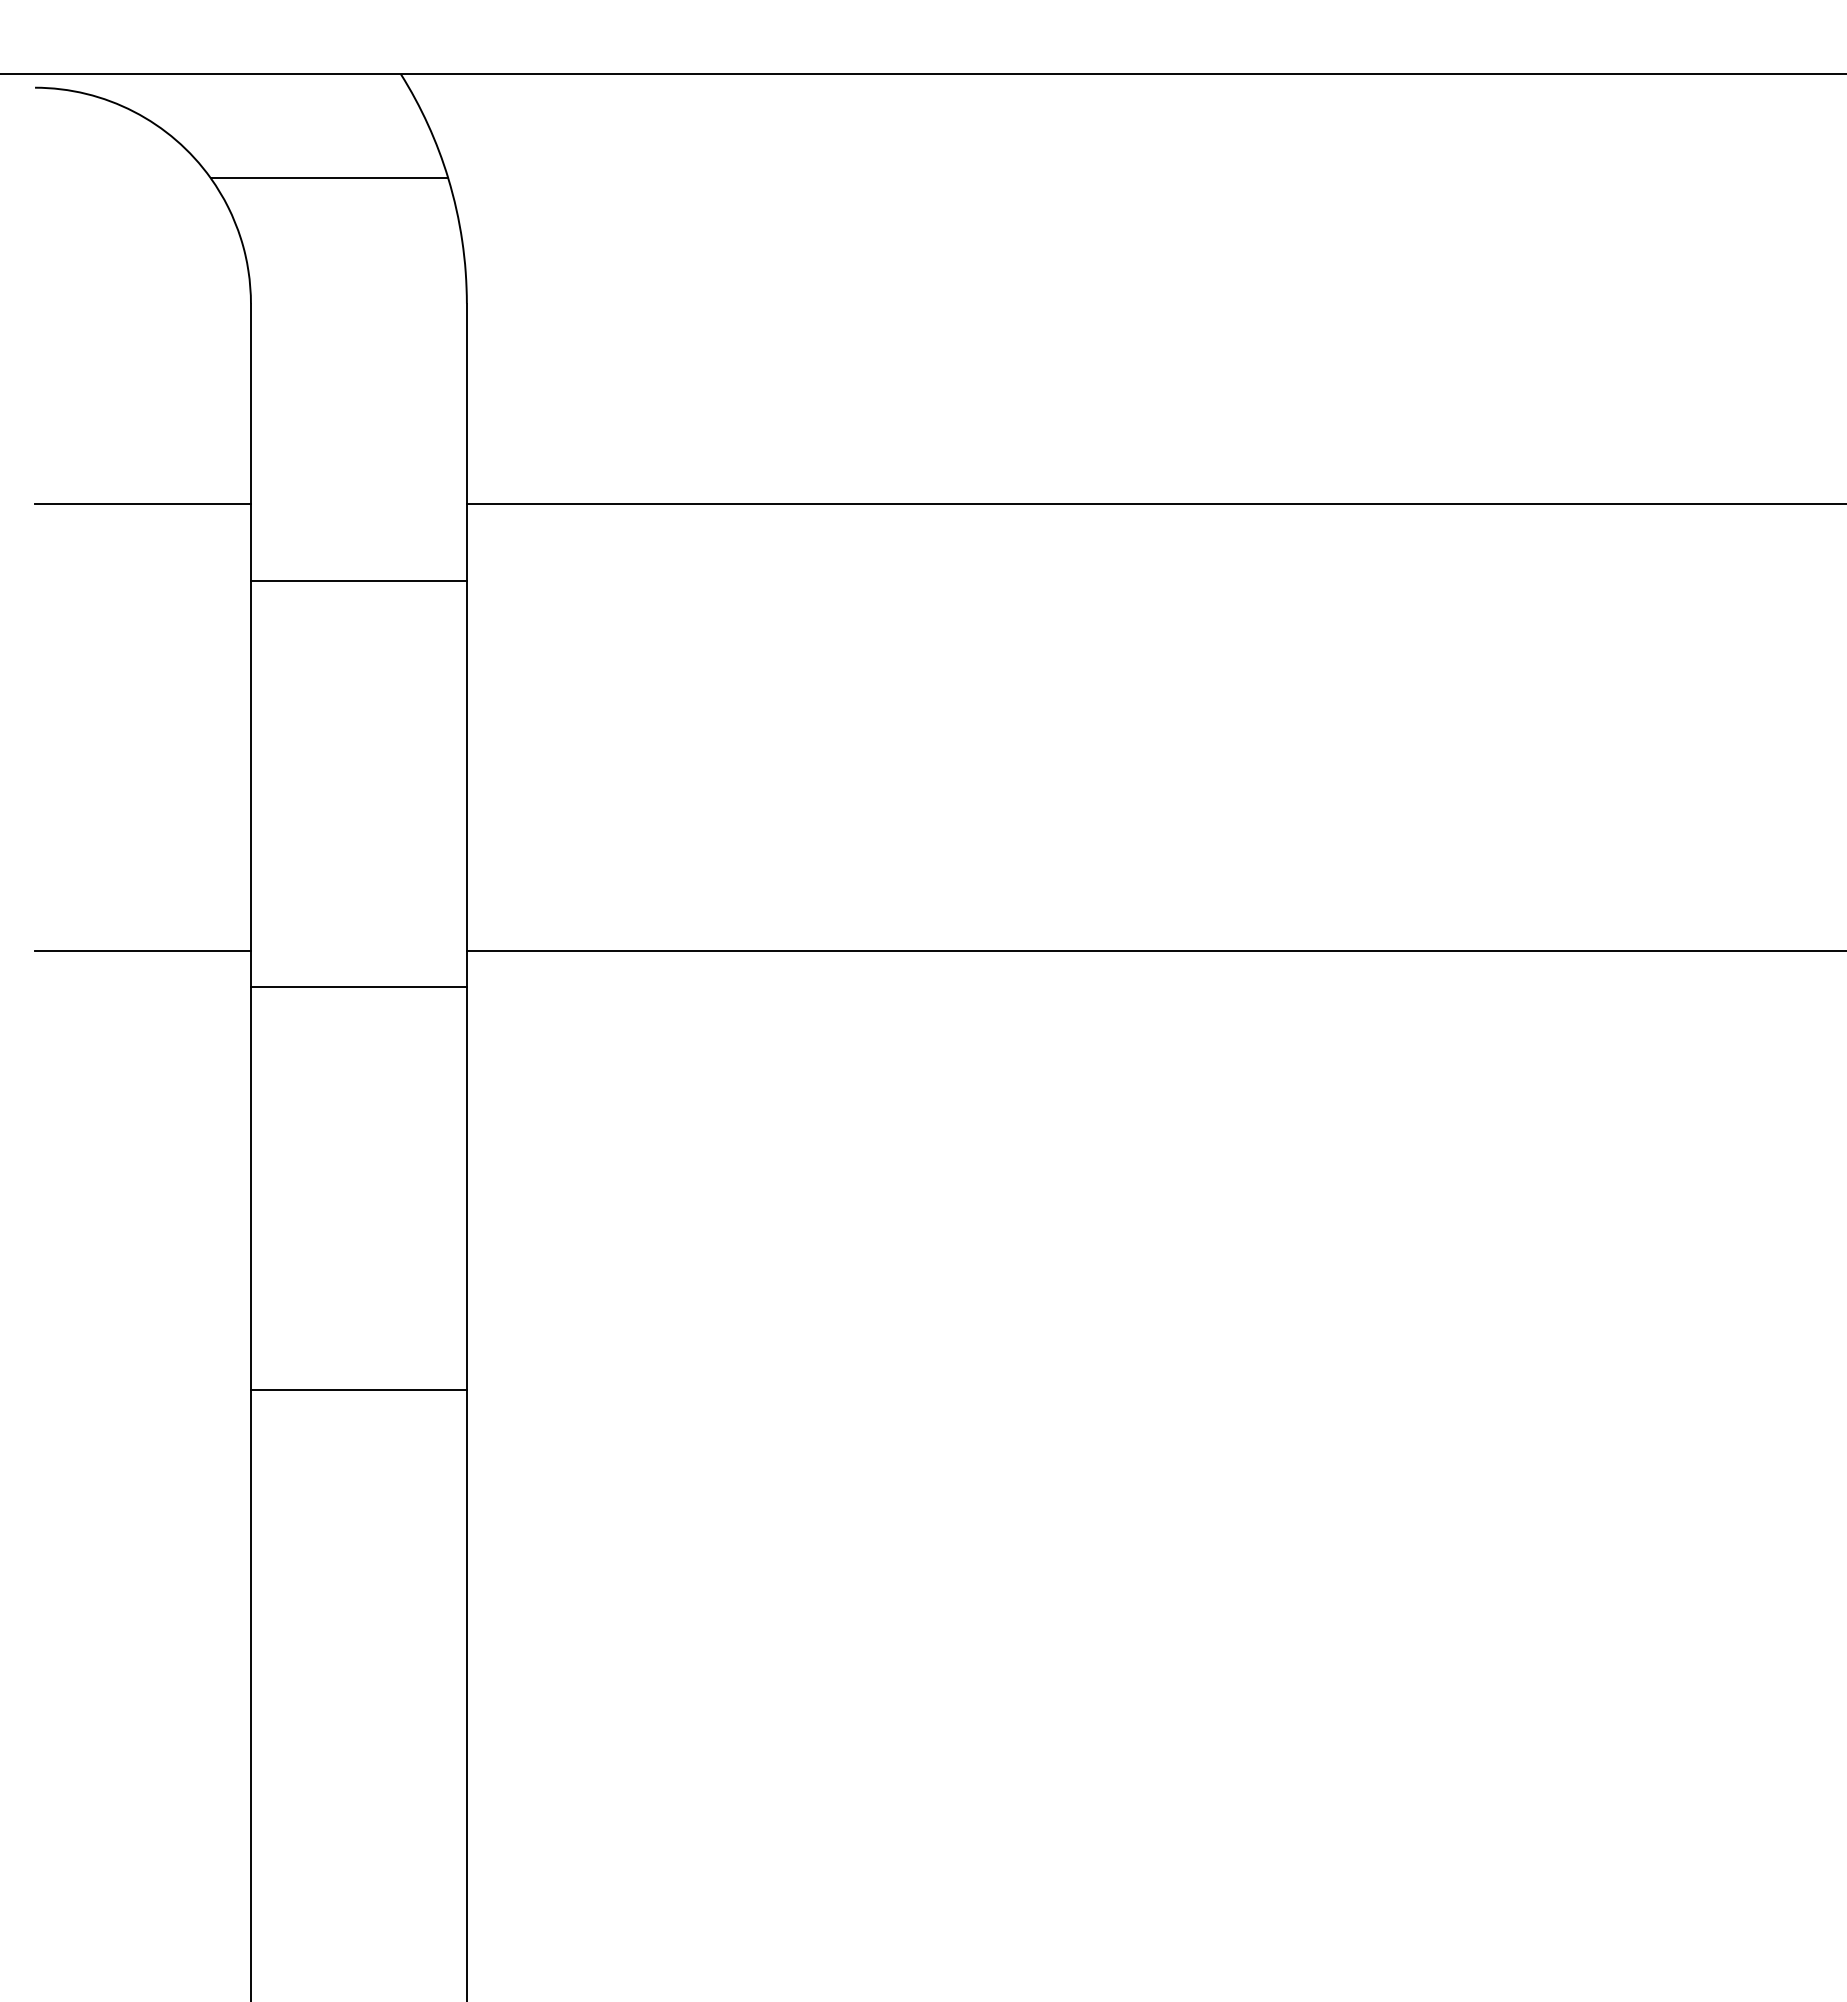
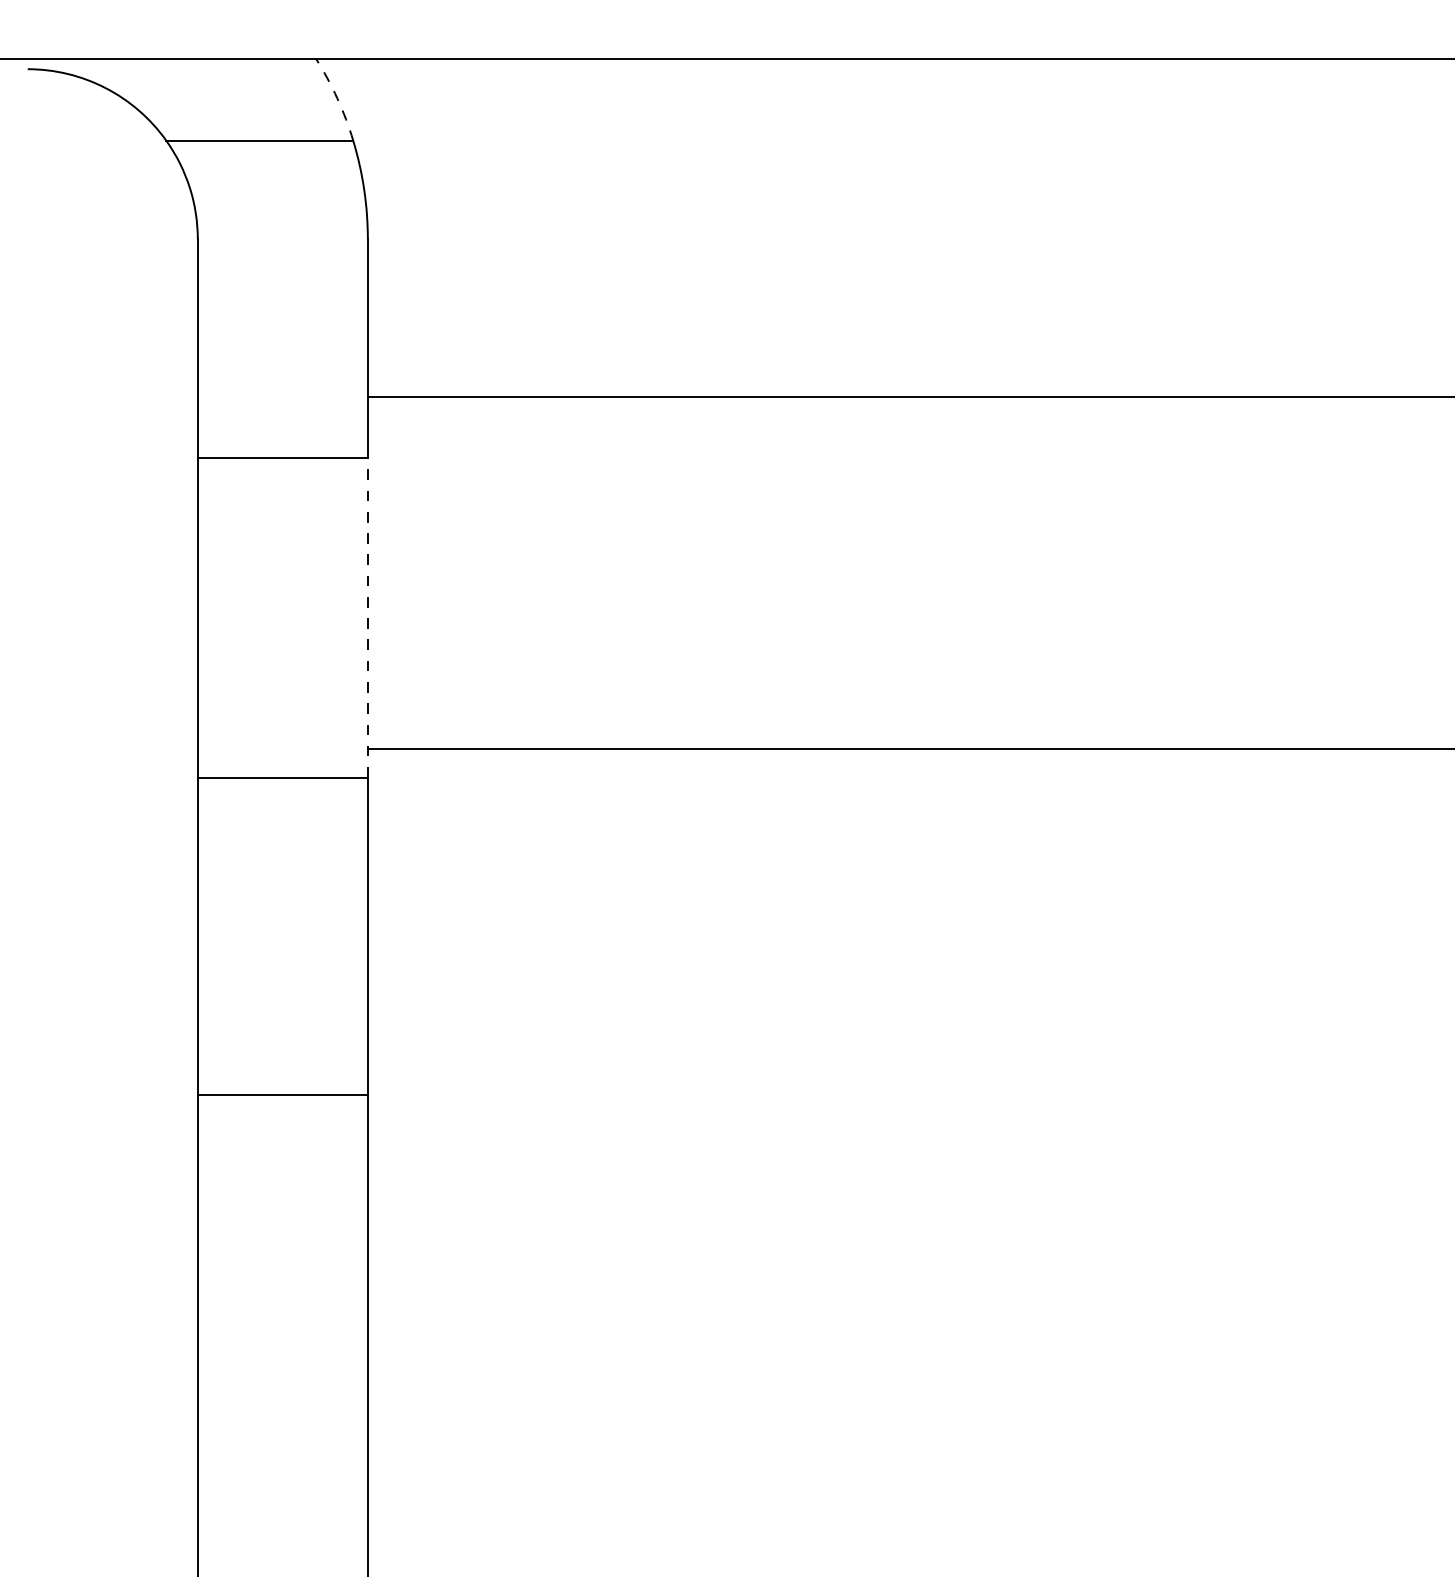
arc: (428, 124) -> (337, 98), solid -> dashed
line: (142, 503) -> (112, 396), removed
line: (466, 784) -> (367, 617), solid -> dashed
line: (142, 951) -> (112, 749), removed

